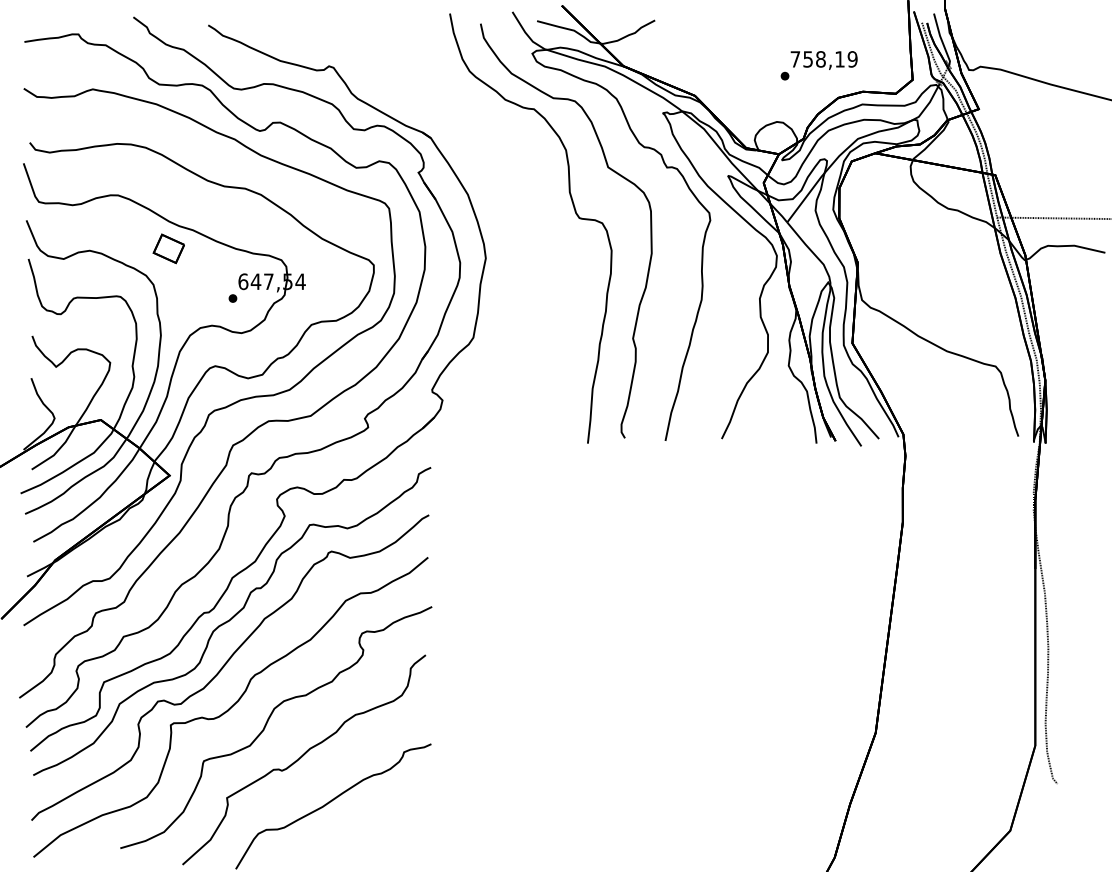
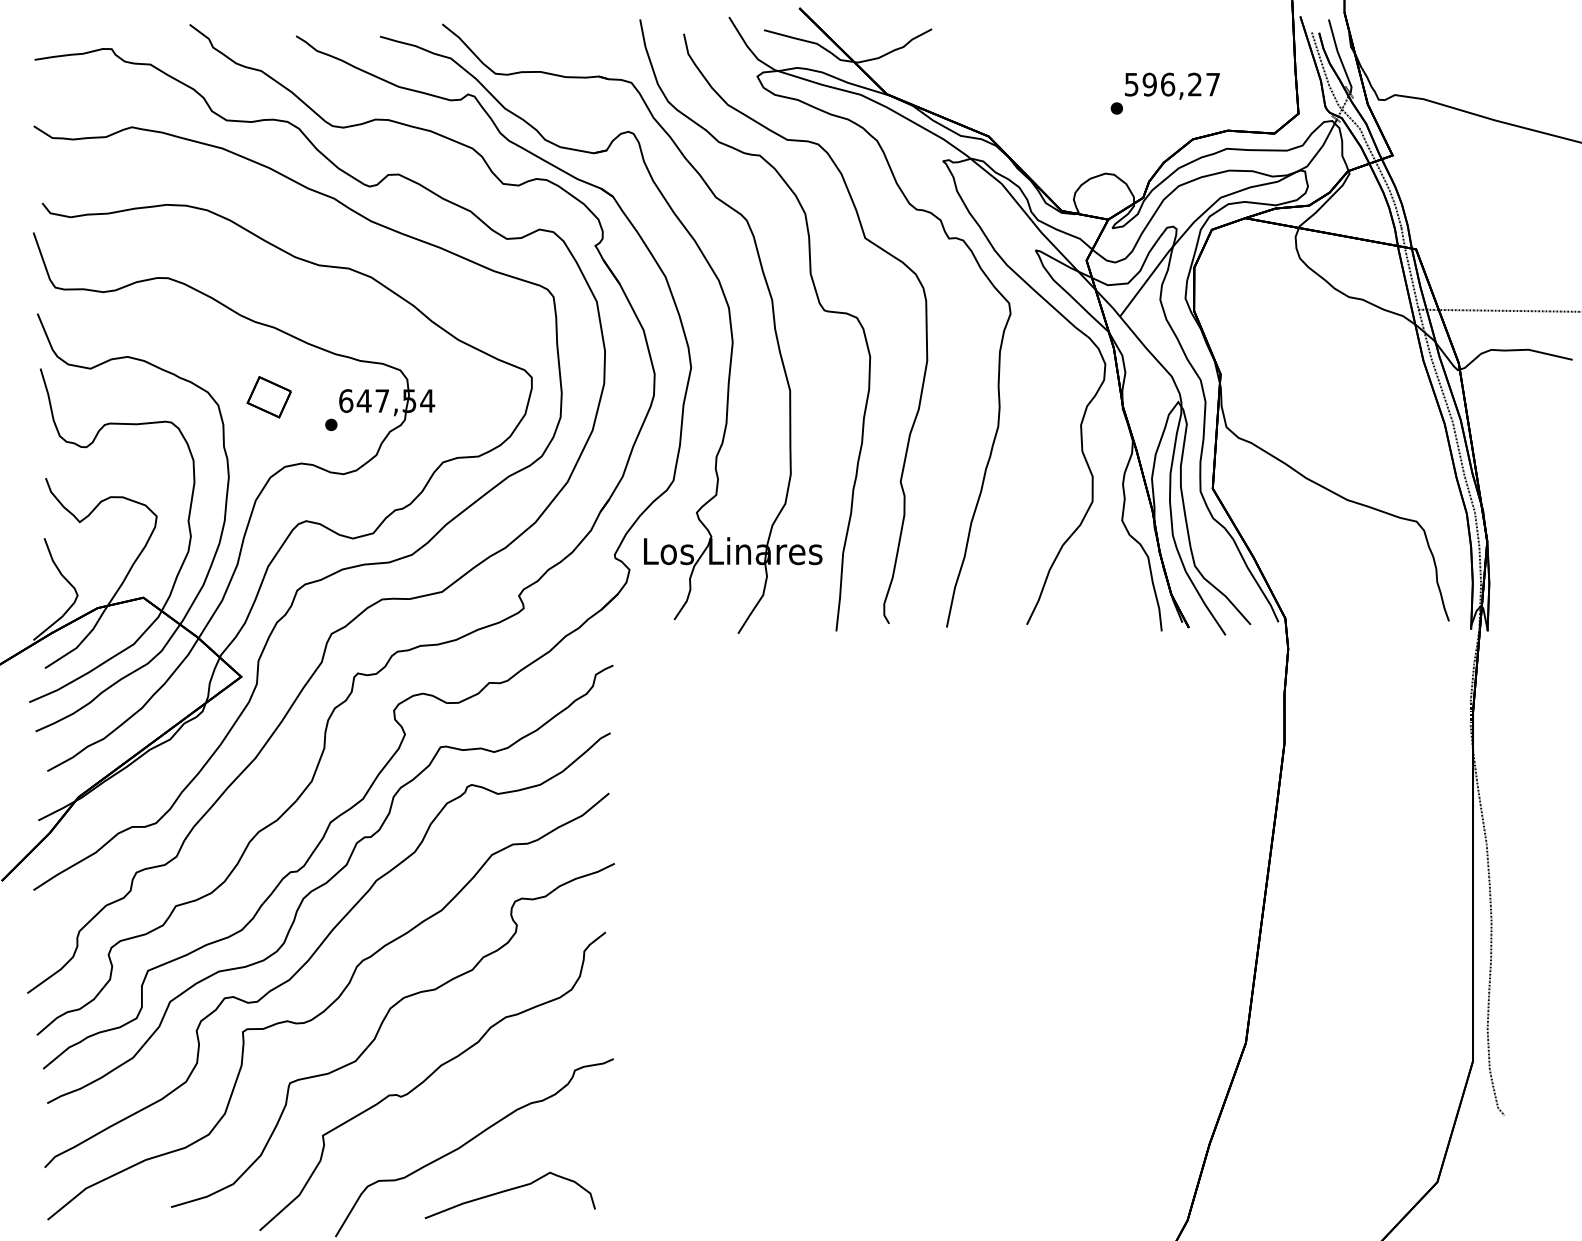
text: (824, 59) -> (1172, 84), 758,19 -> 596,27
part: (496, 184) -> (706, 262), added
part: (168, 249) -> (268, 397), moved
curve: (356, 837) -> (507, 1191), added

